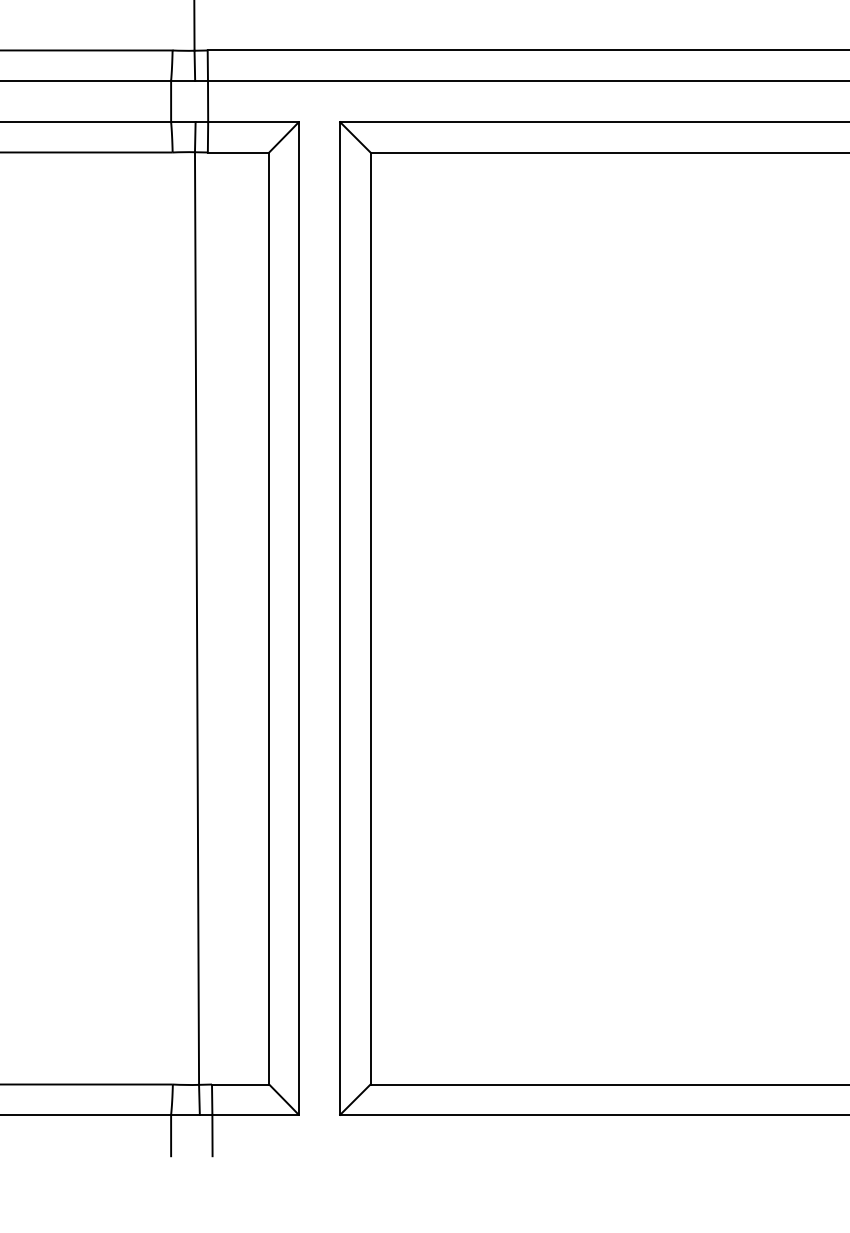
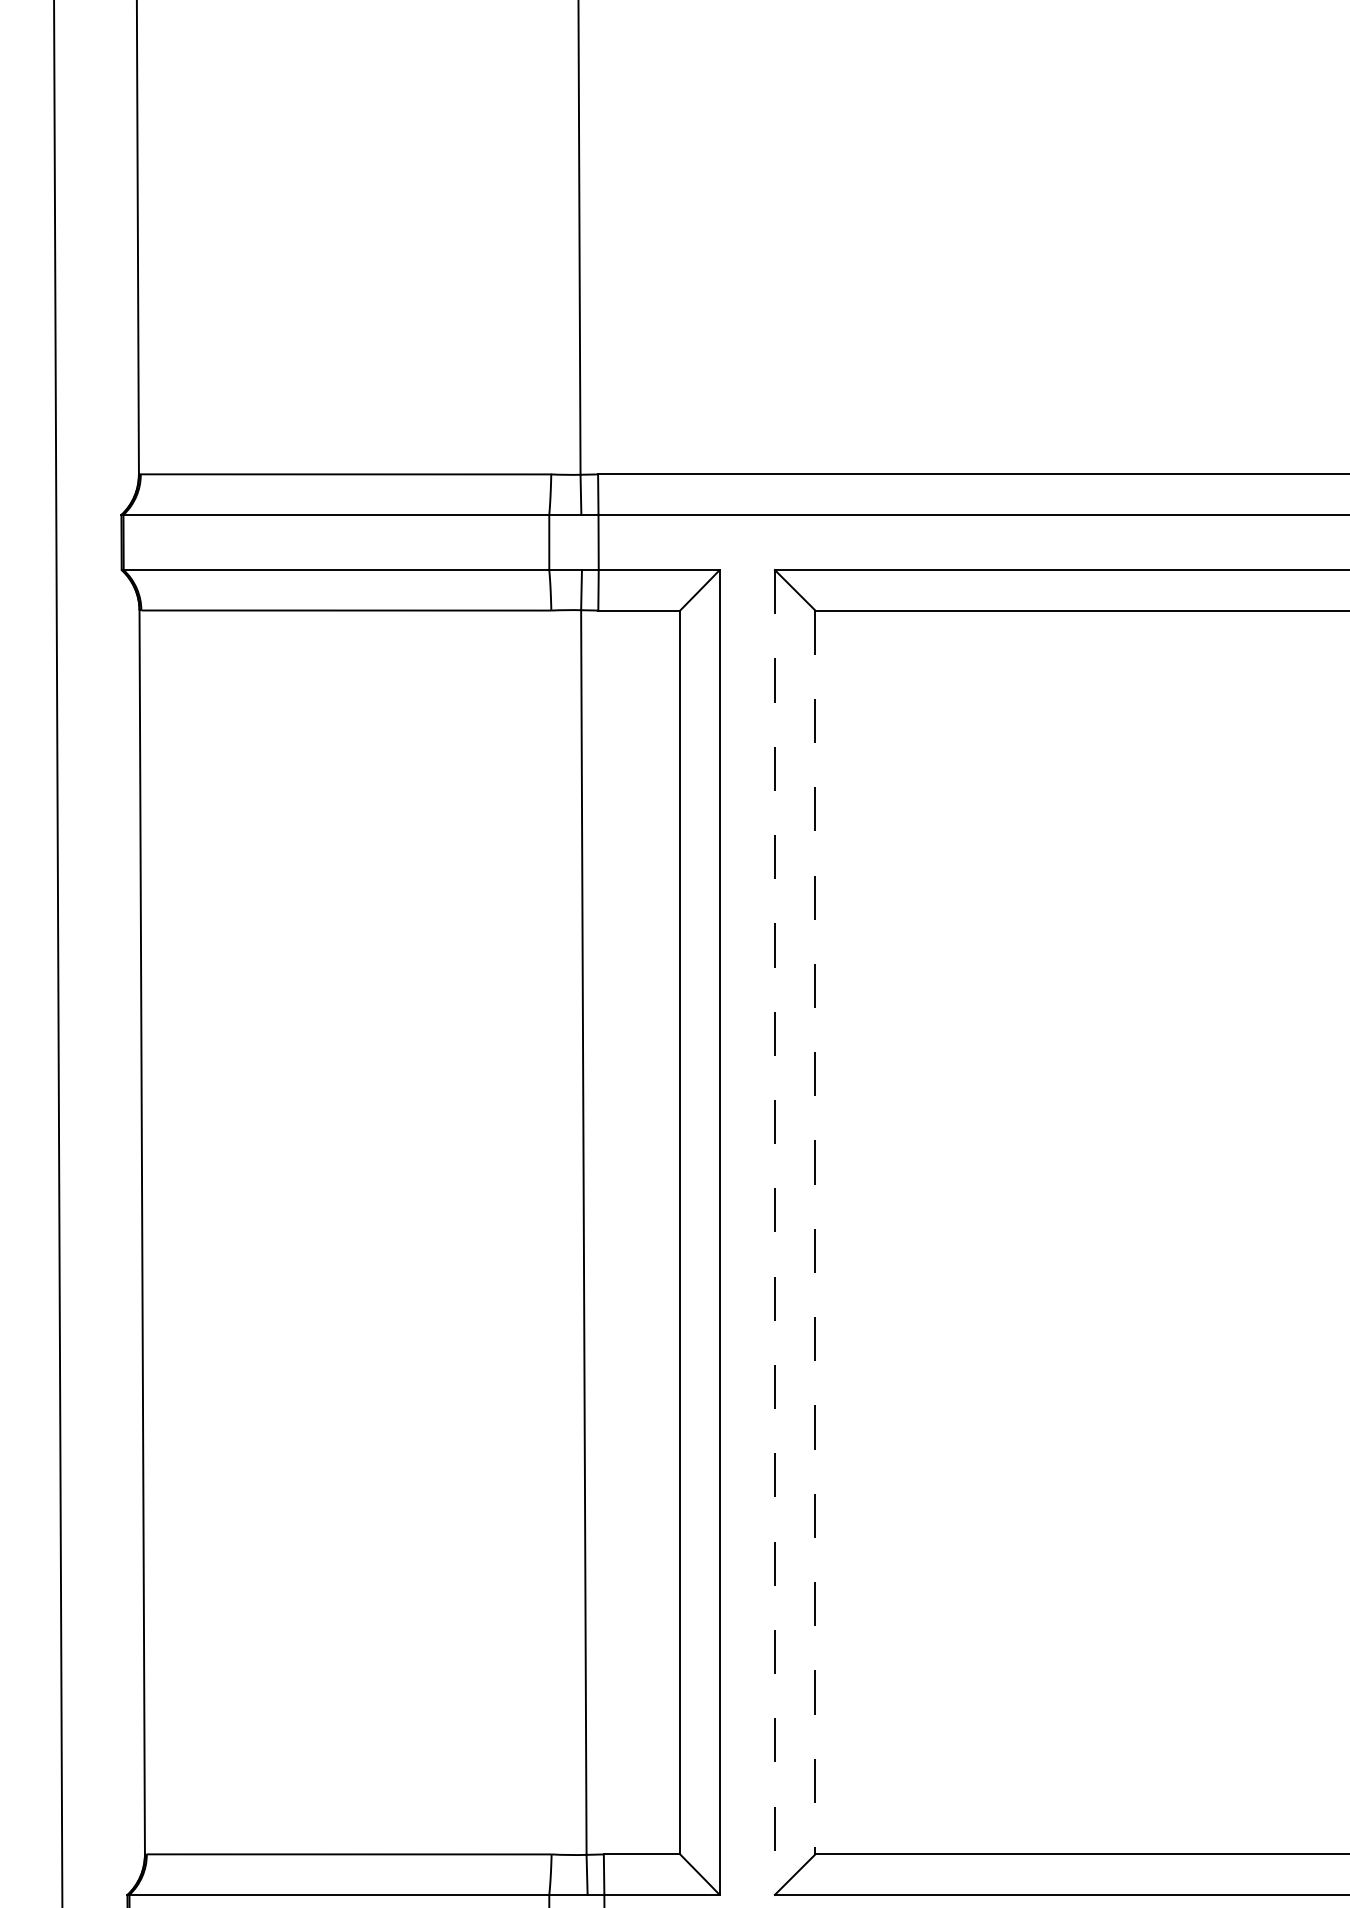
line: (370, 618) -> (815, 1232), solid -> dashed
line: (339, 619) -> (774, 1233), solid -> dashed

